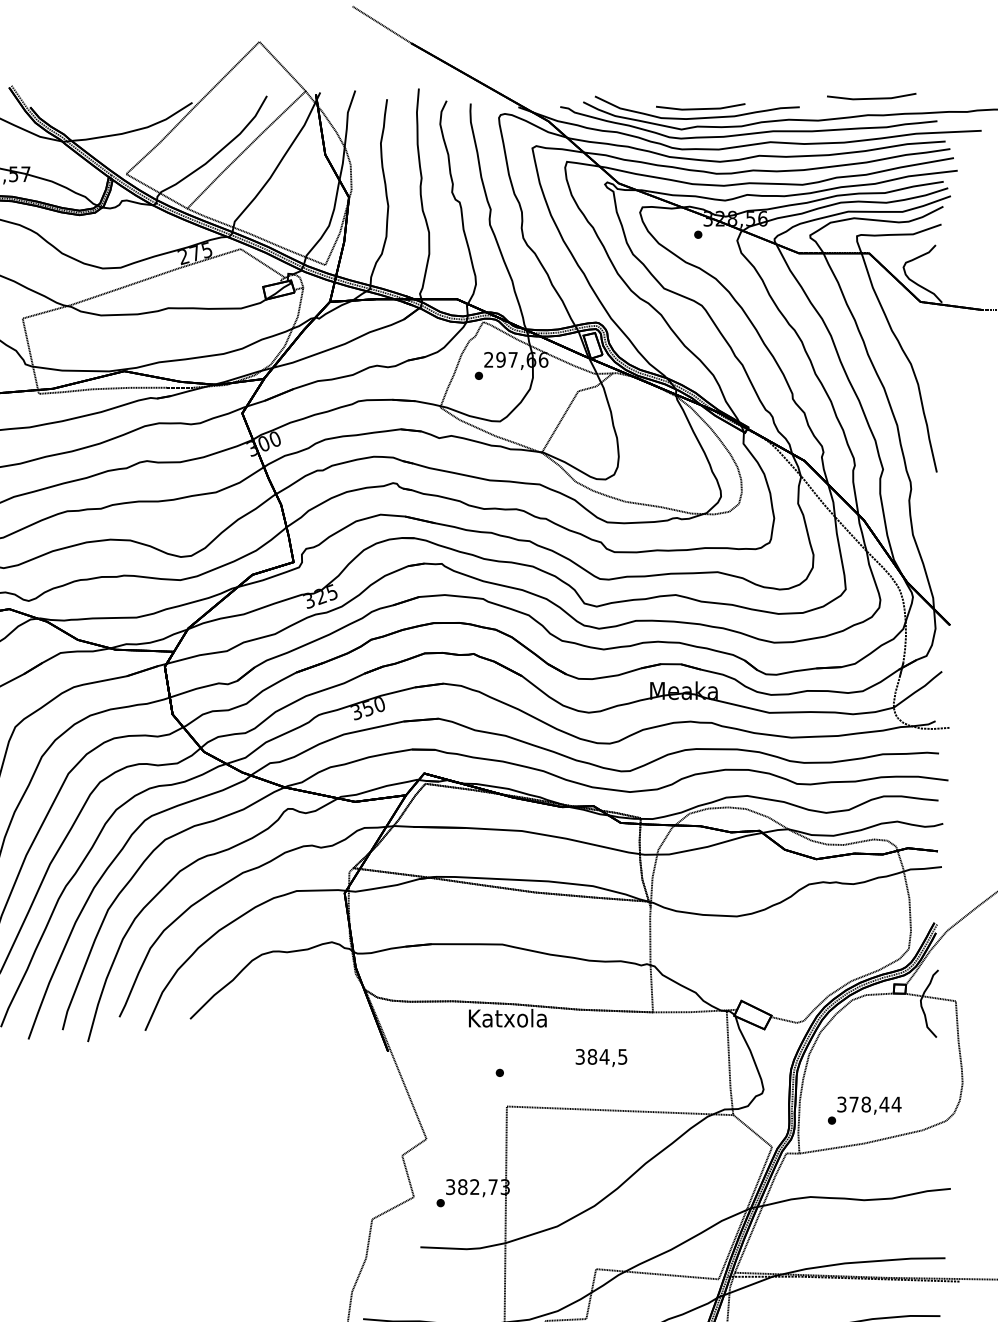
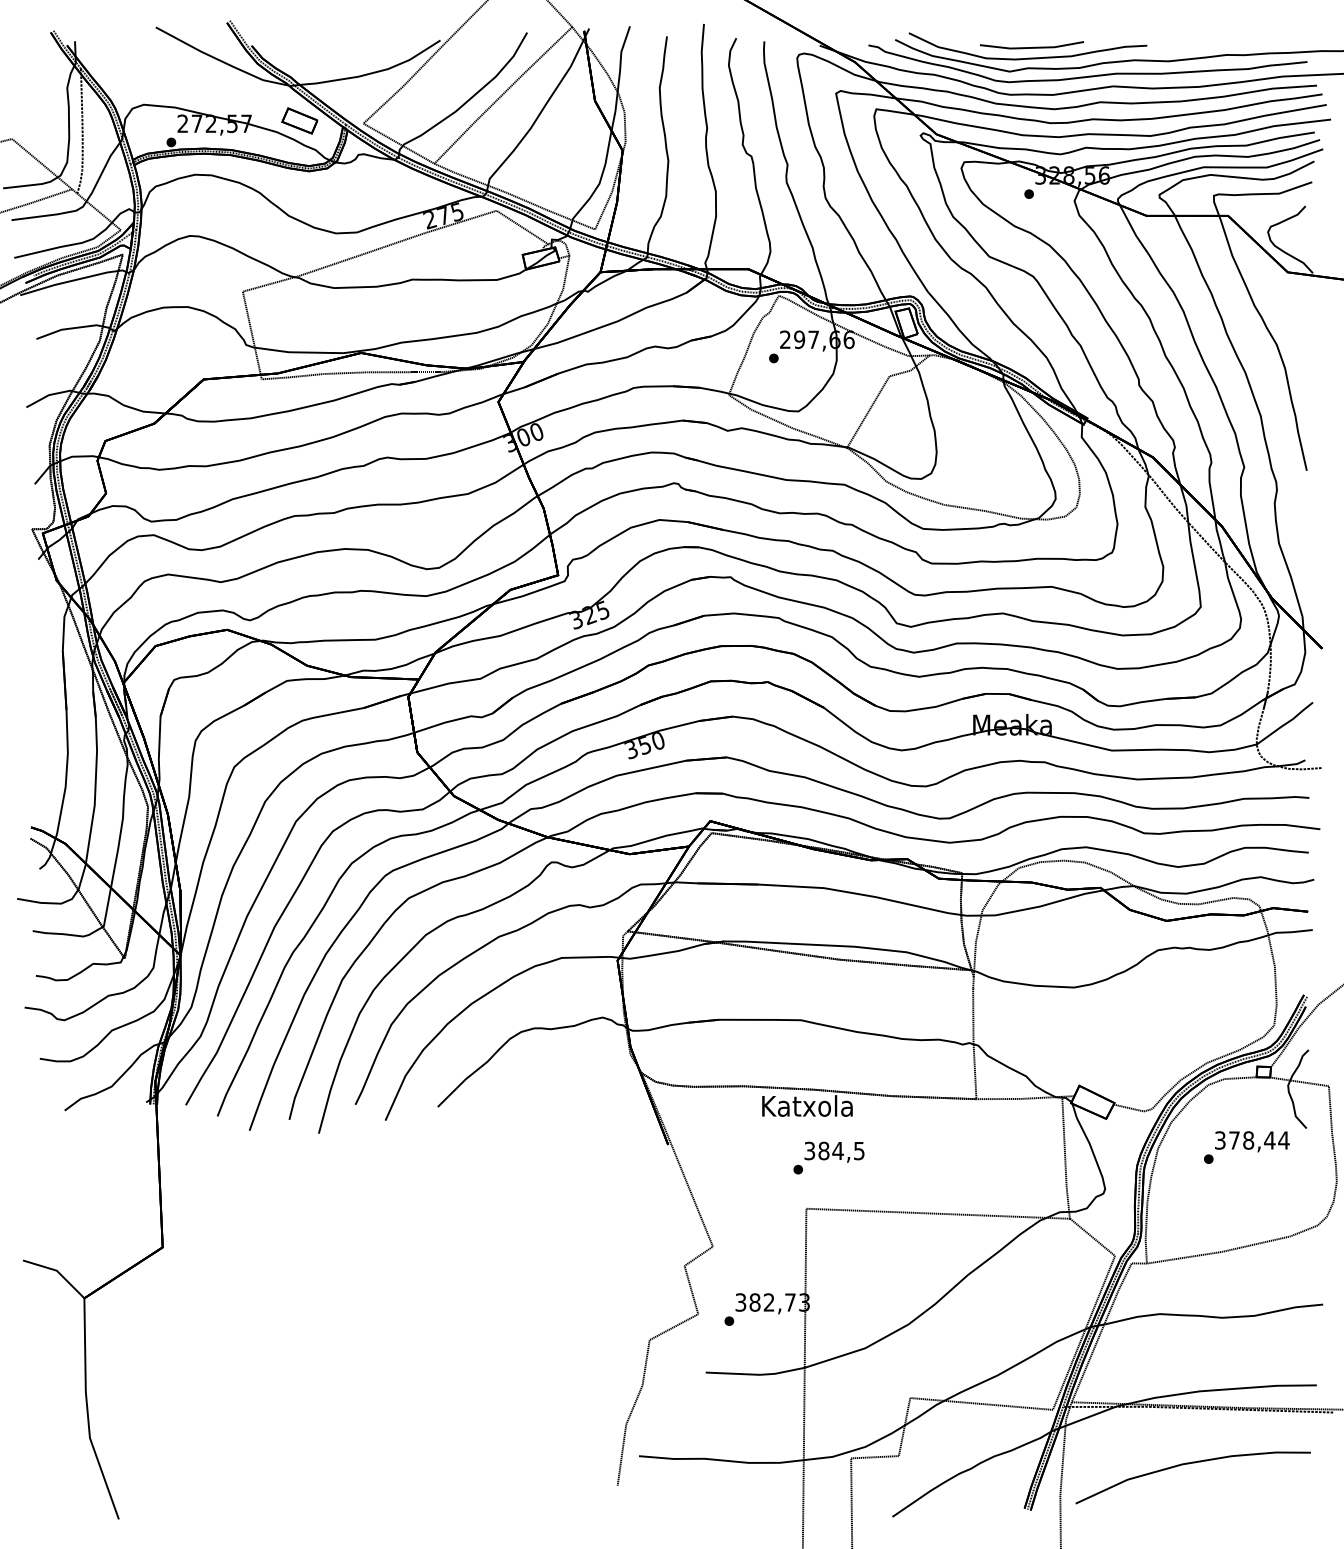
part: (872, 96) -> (1231, 33), removed
part: (71, 171) -> (299, 120), added
text: (601, 1057) -> (834, 1151), moved
text: (864, 1110) -> (1246, 1147), moved

